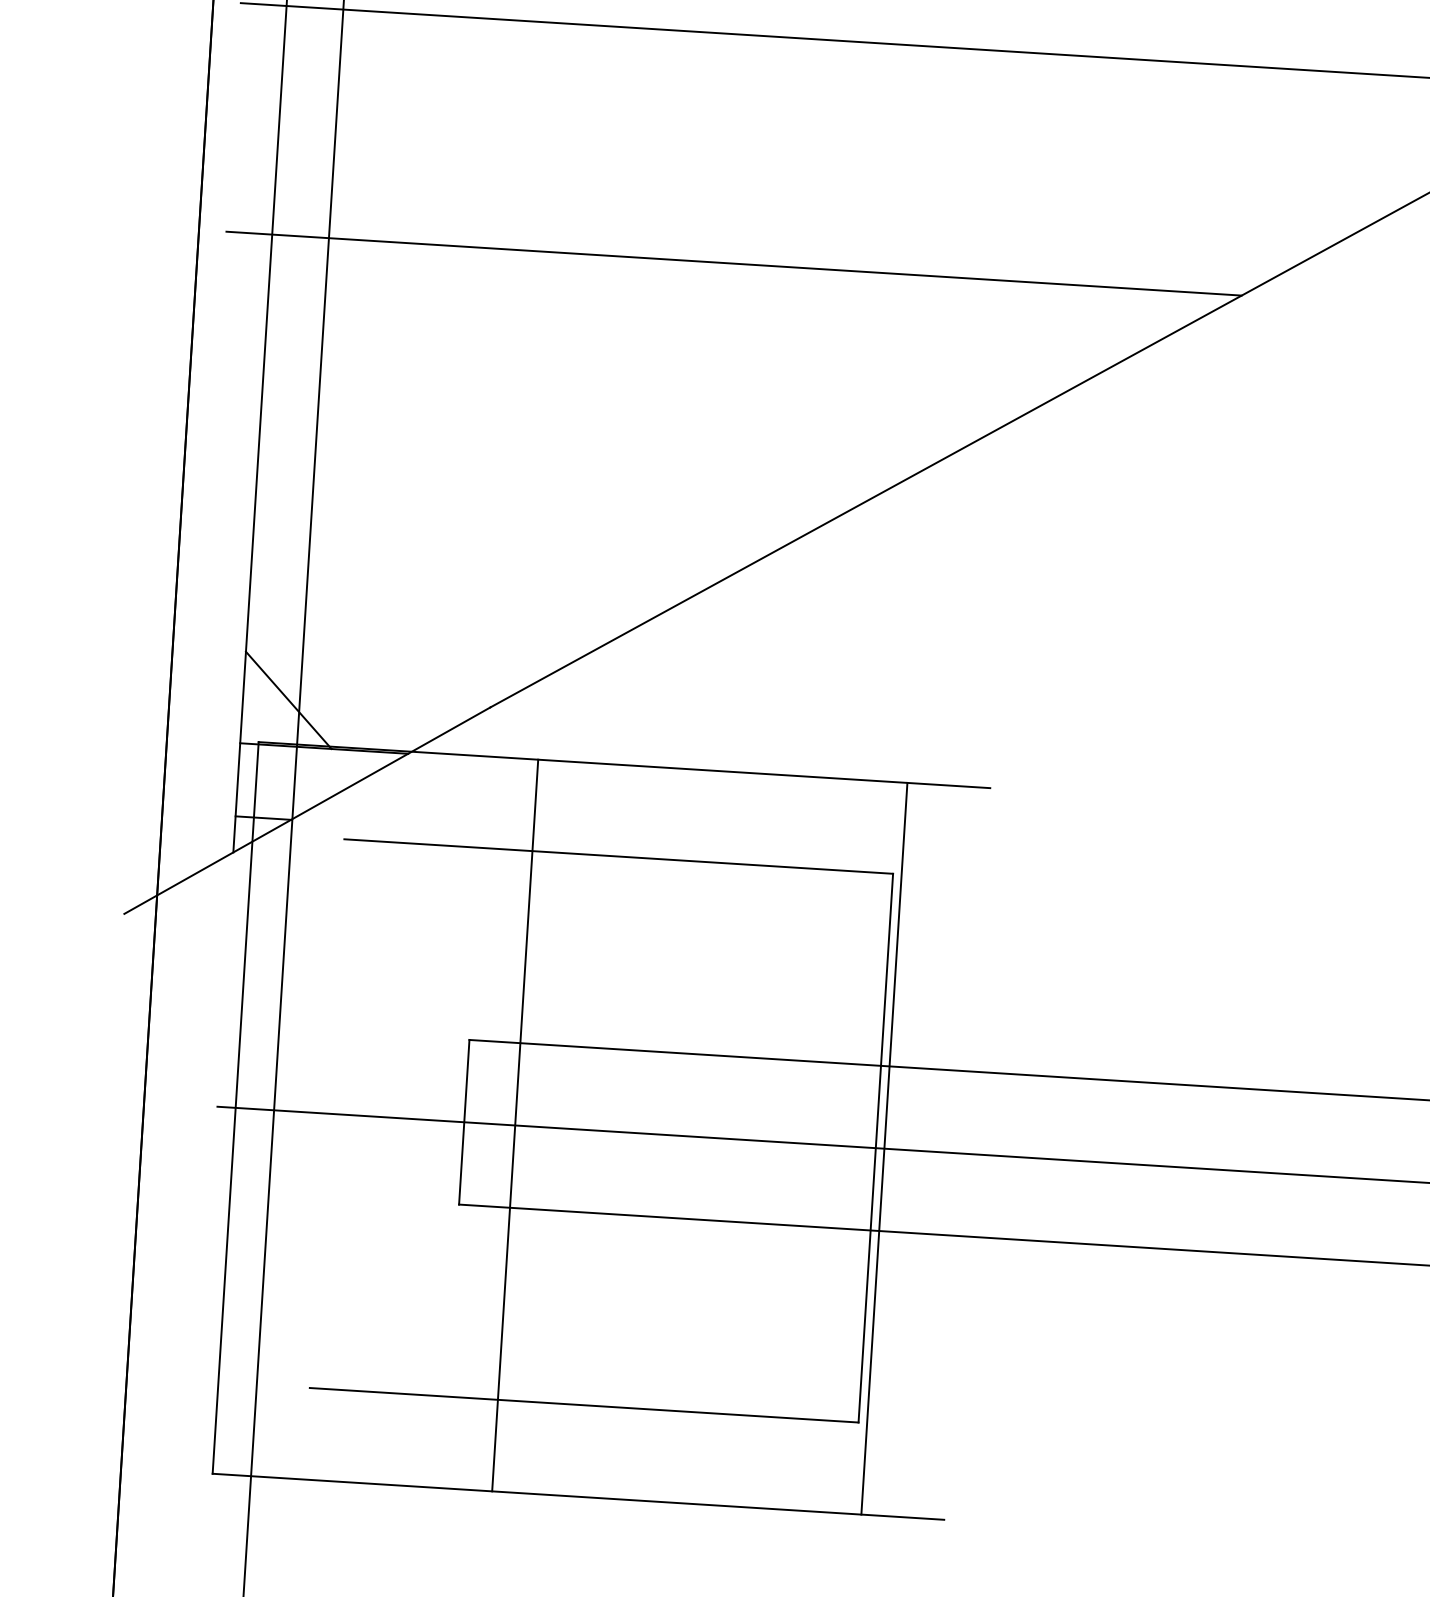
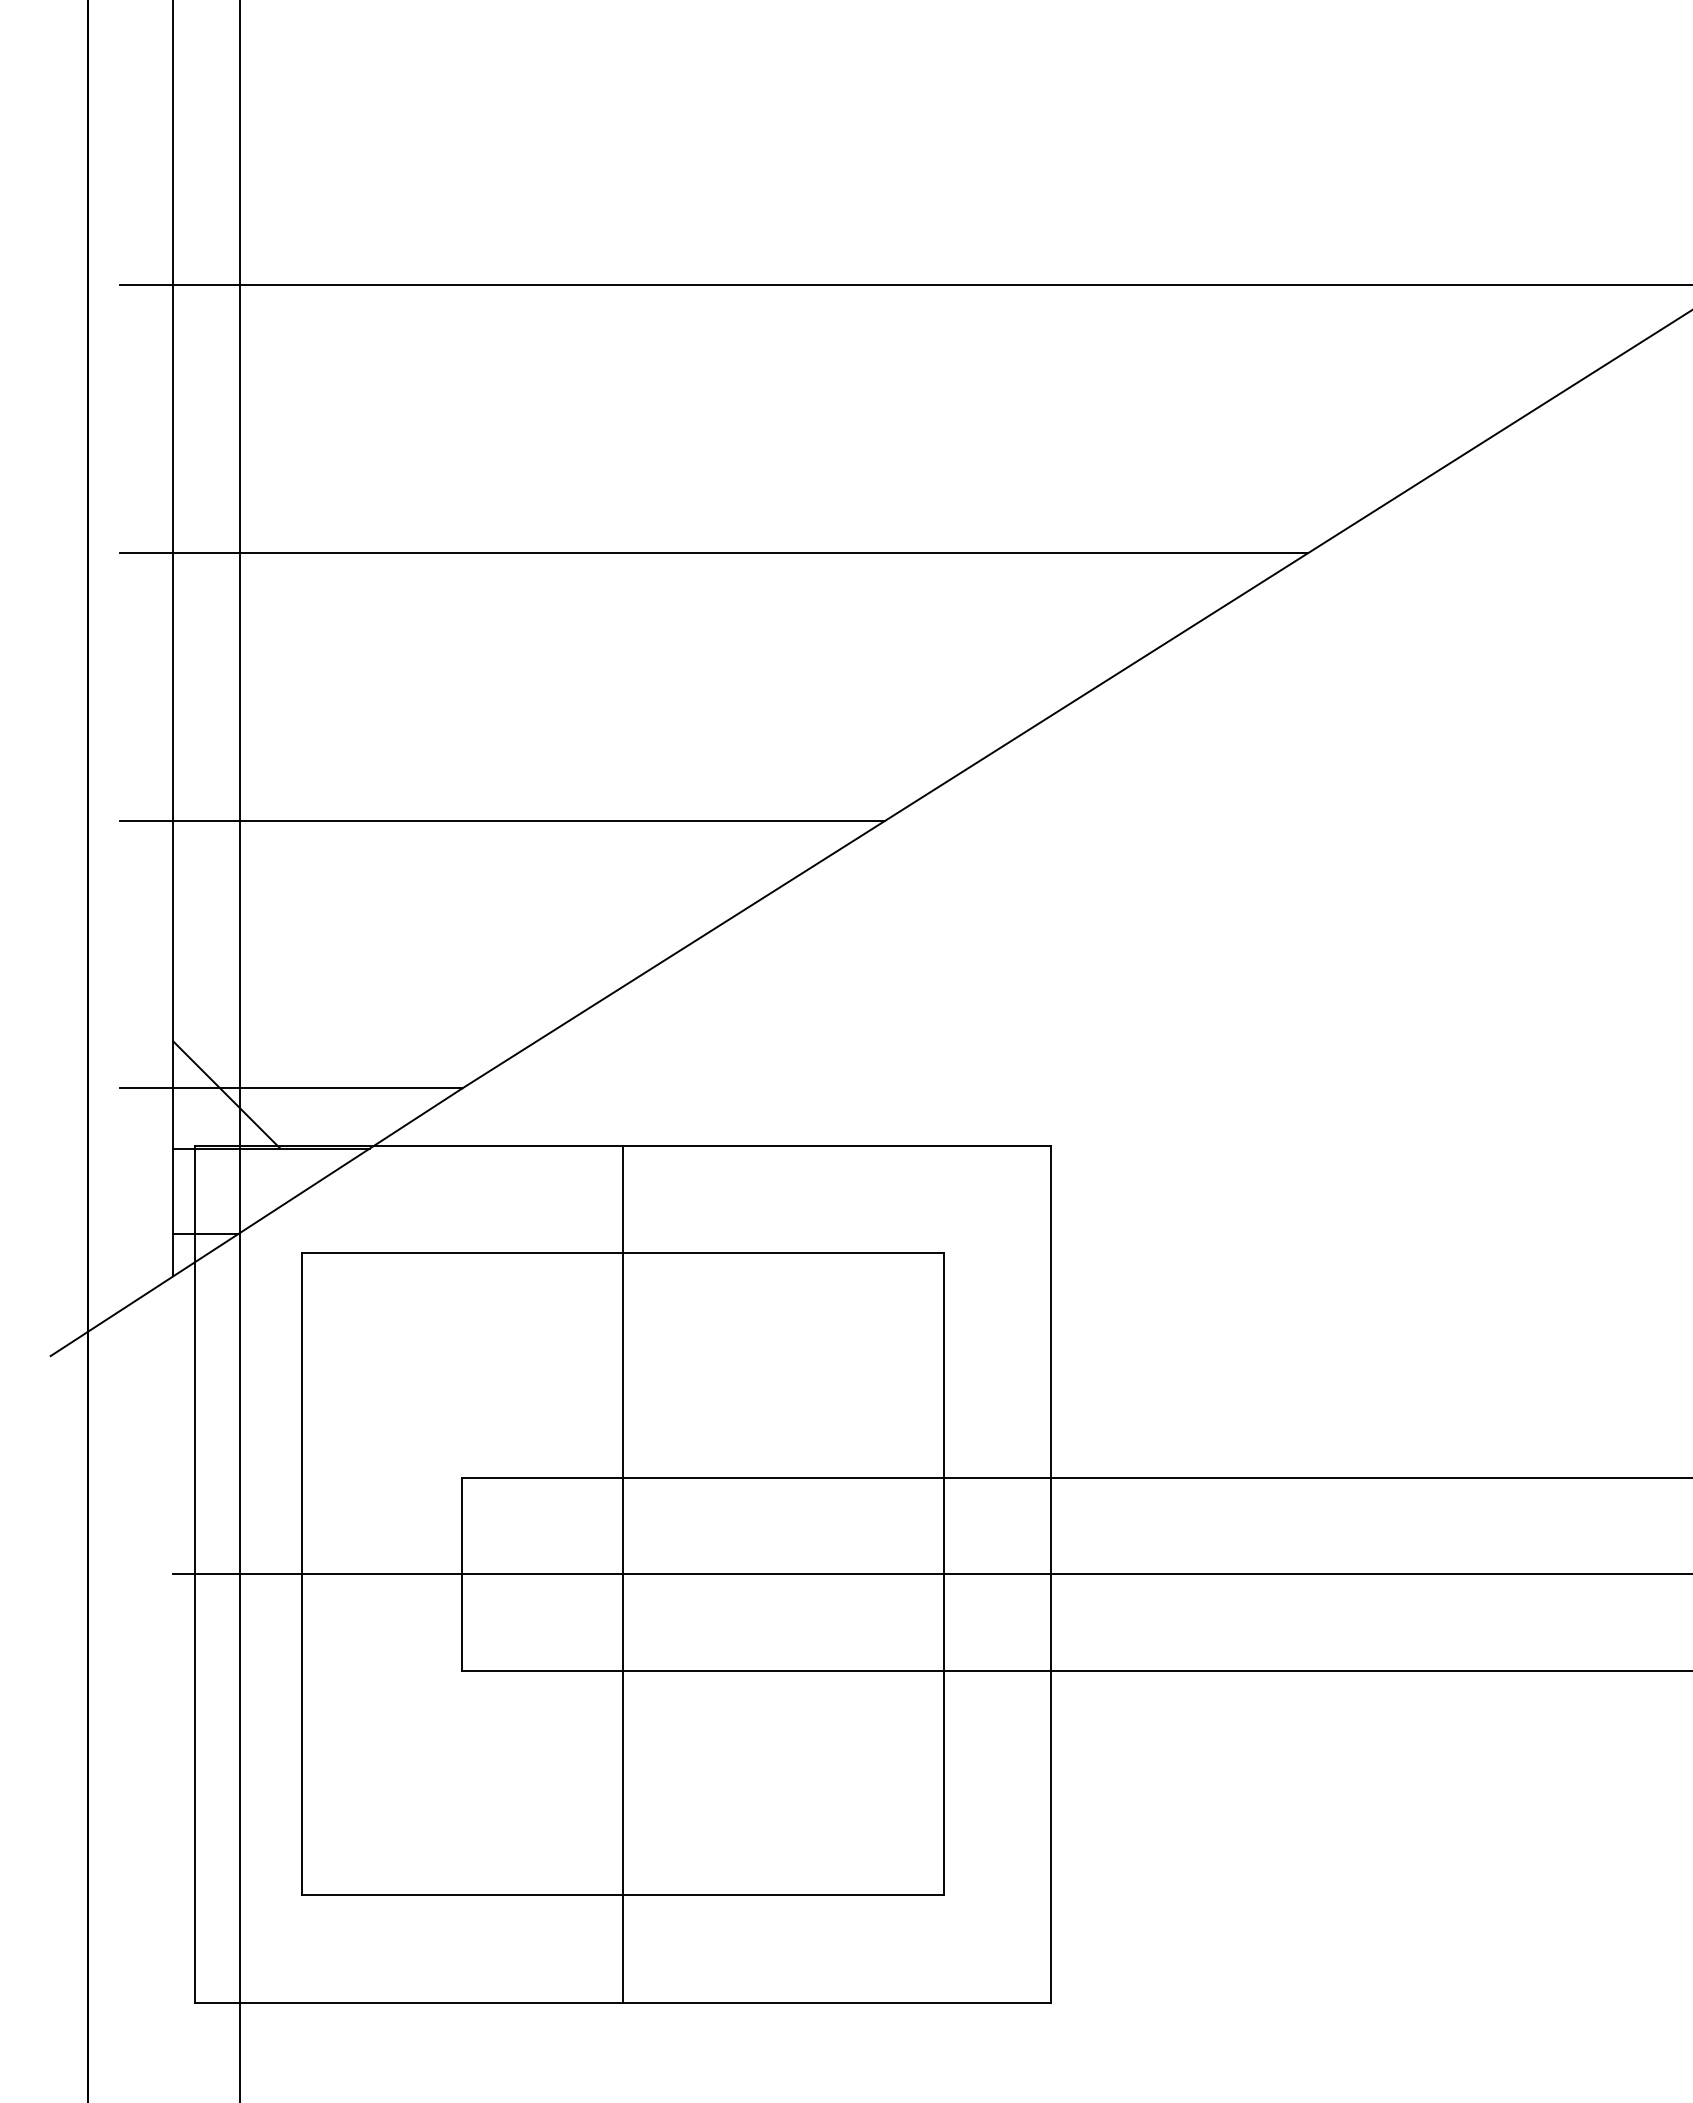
line: (539, 480) -> (502, 820), added
line: (343, 698) -> (290, 1088), added
line: (326, 1113) -> (301, 1573), added
line: (515, 1124) -> (623, 1573), moved
line: (884, 1148) -> (1051, 1573), moved

